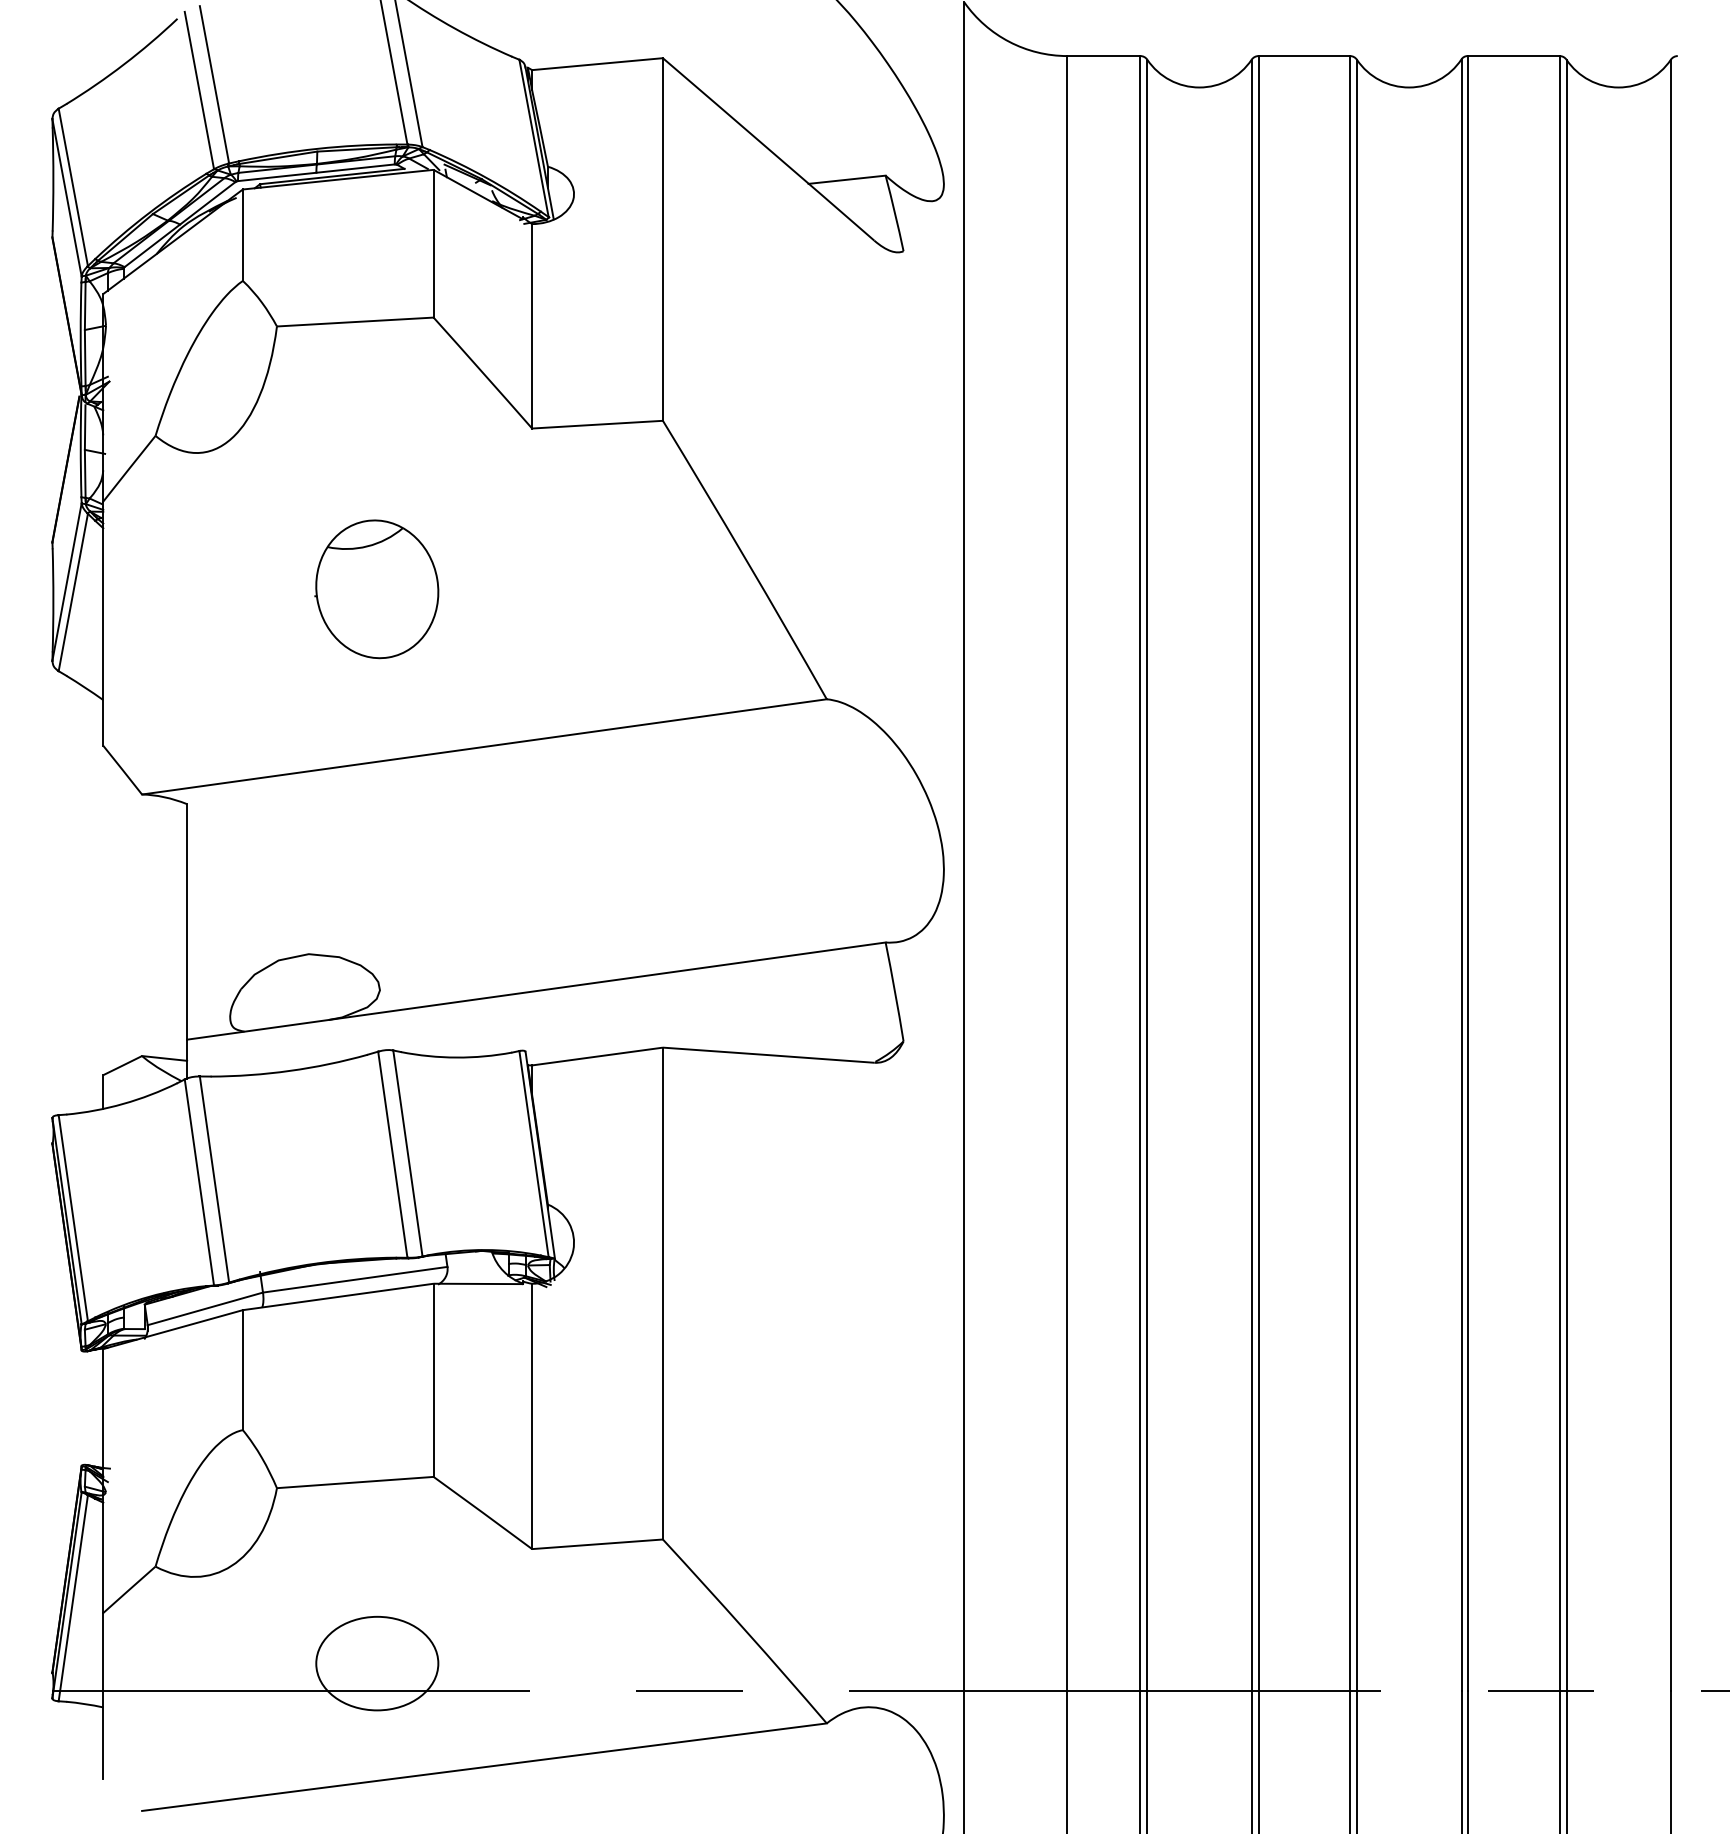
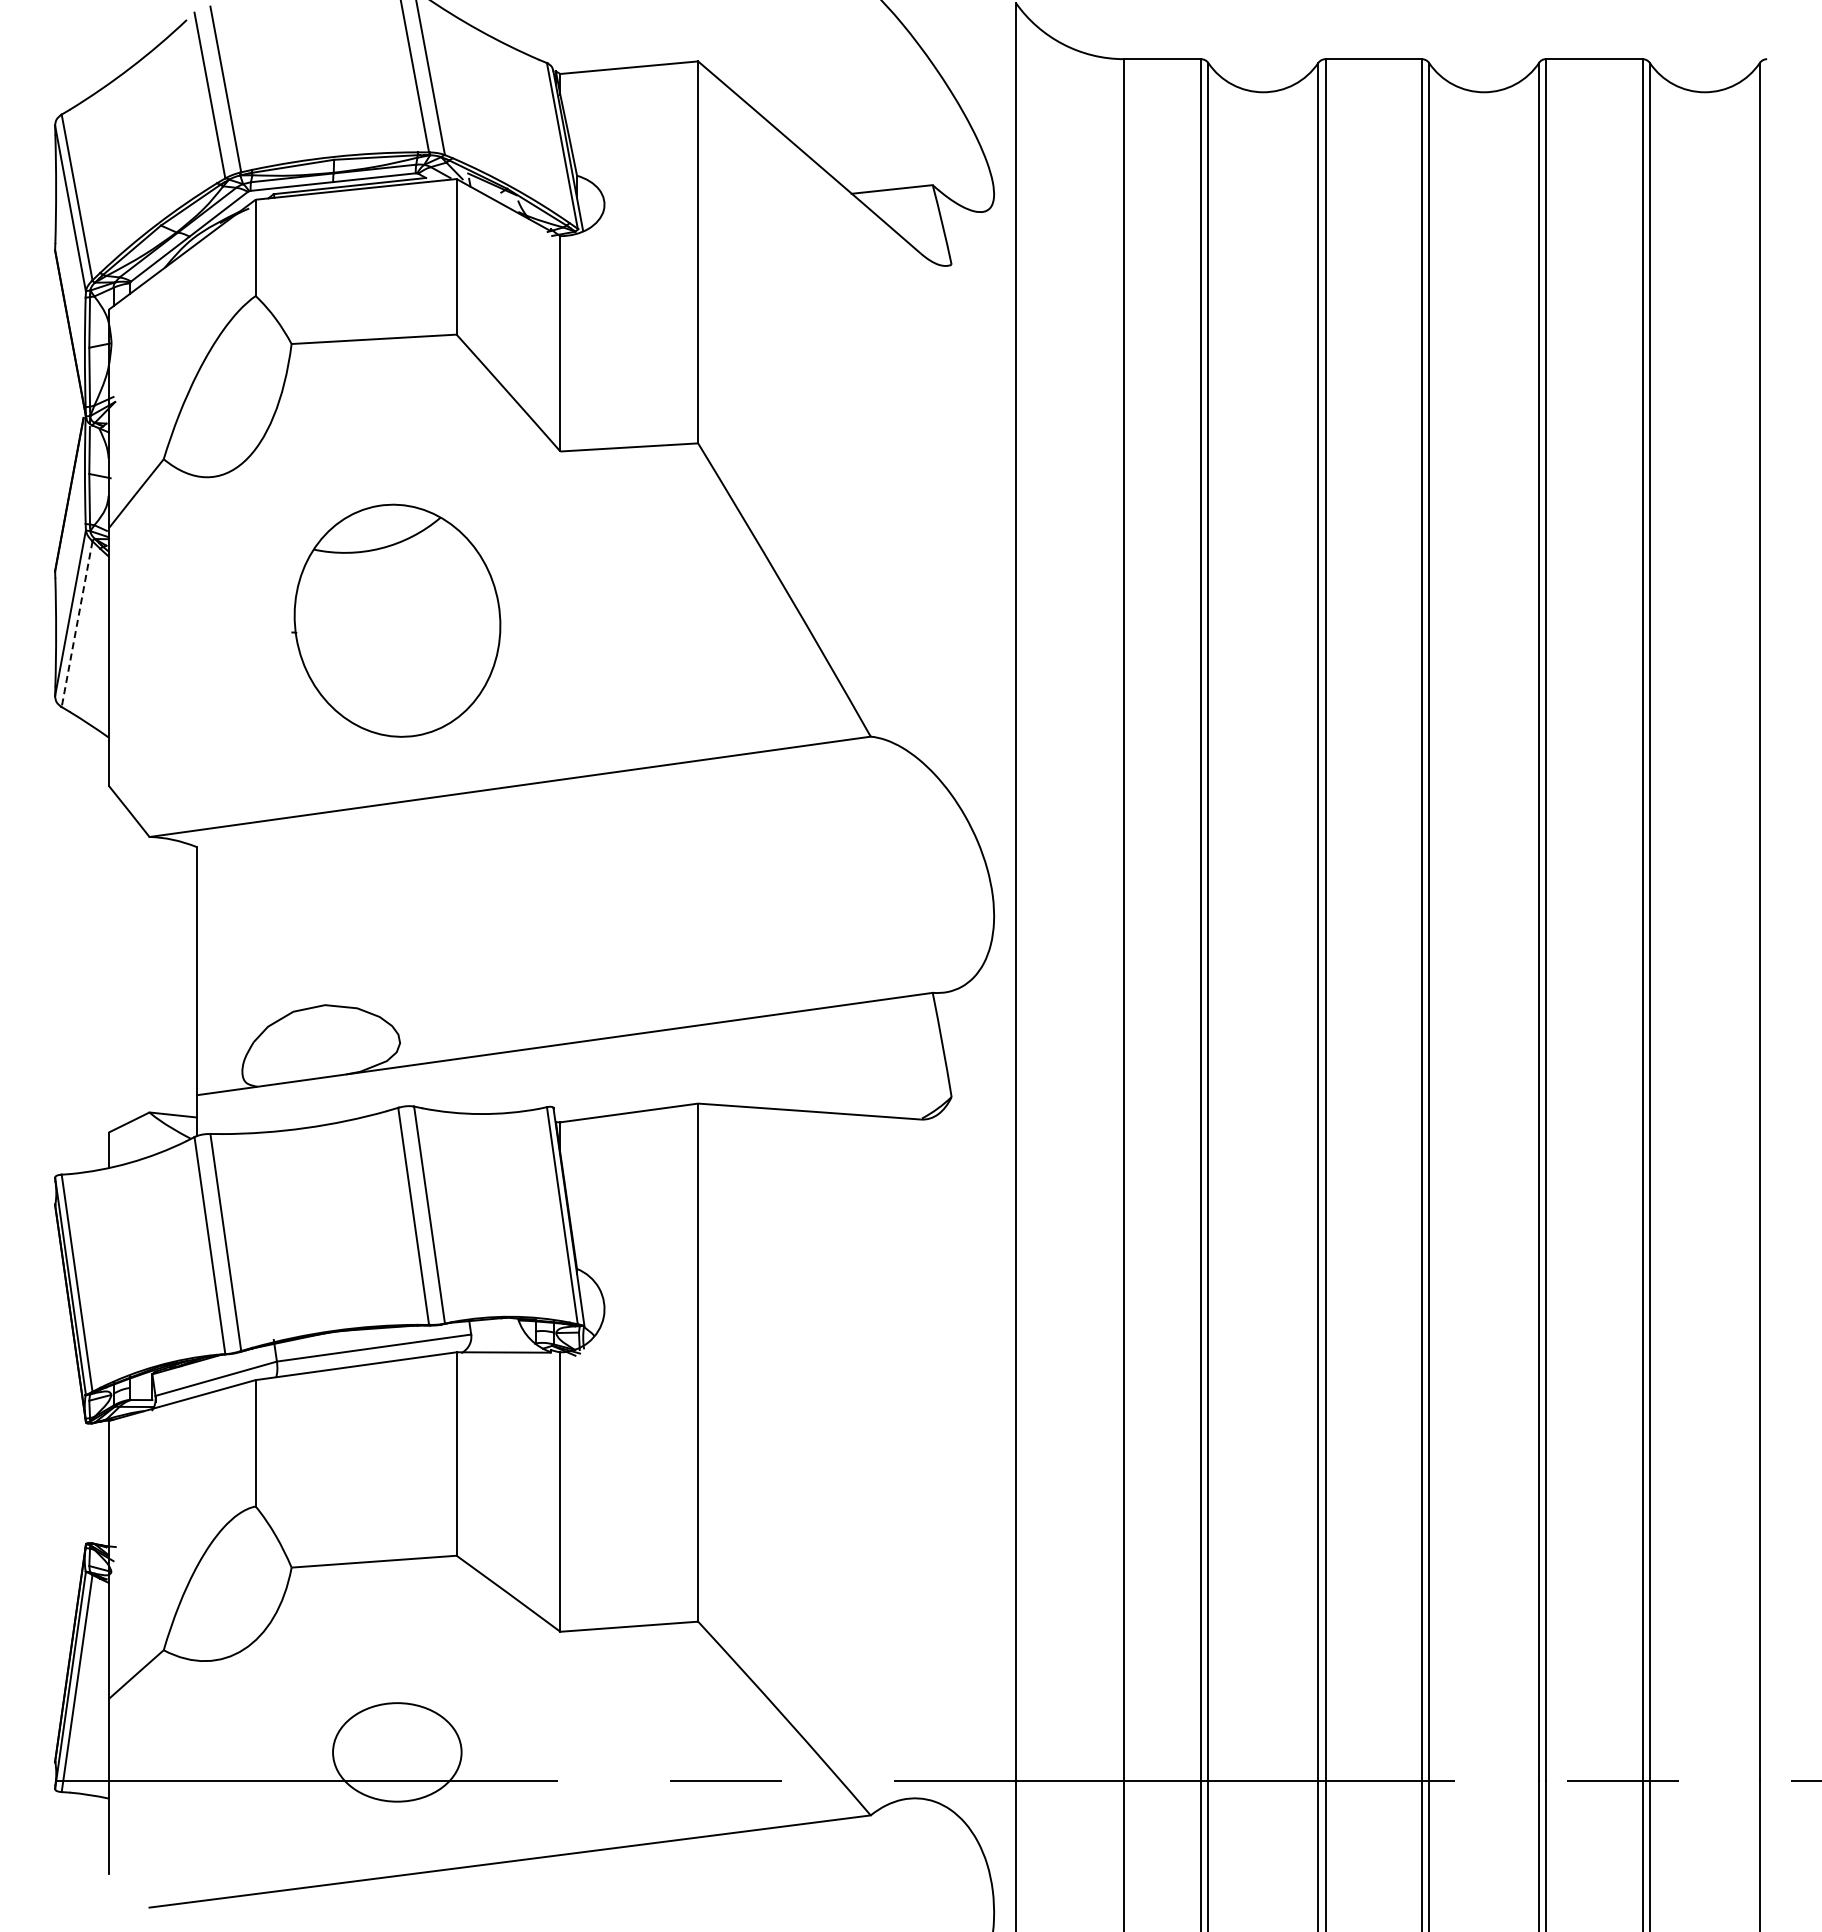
part: (376, 588) -> (396, 620), size x1.6
line: (73, 592) -> (77, 624), solid -> dashed

